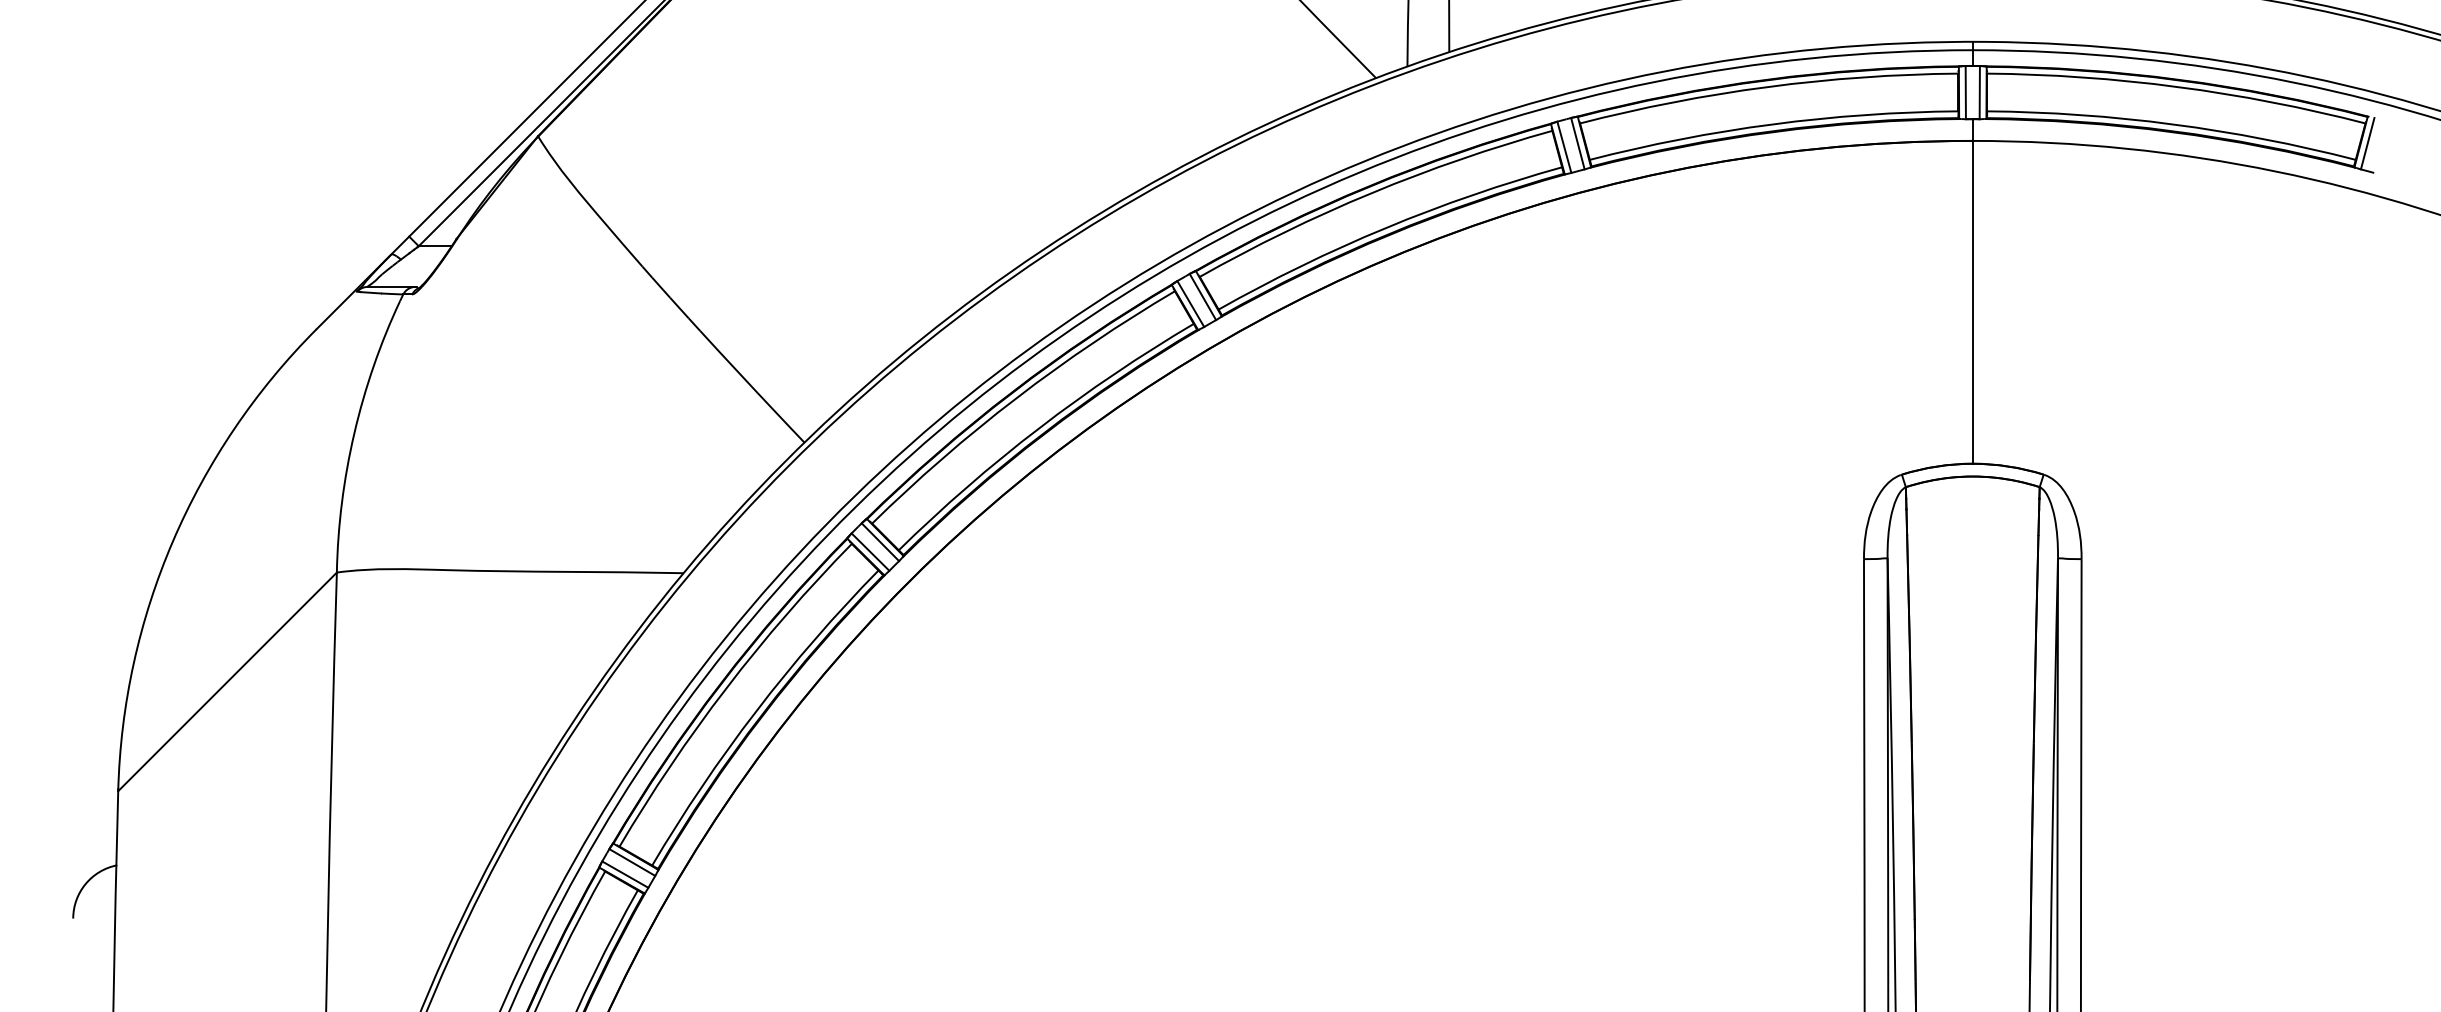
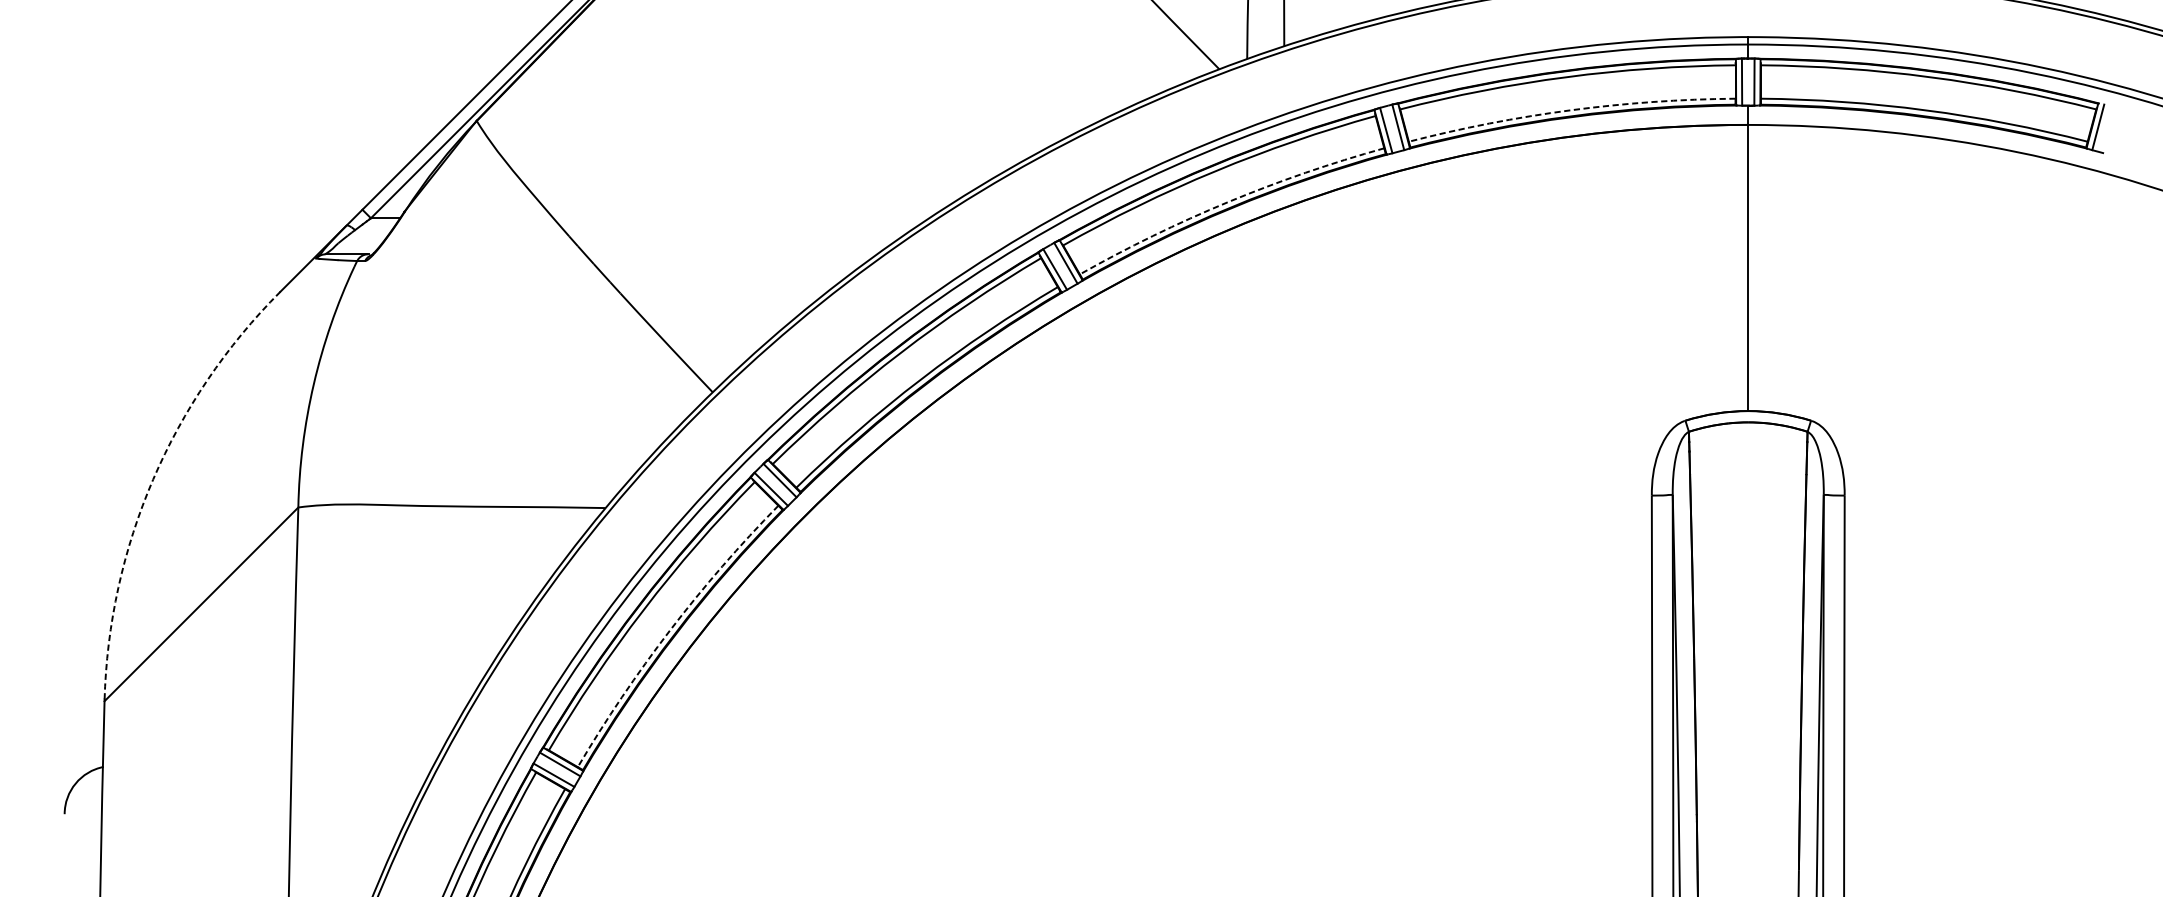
arc: (1772, 124) -> (1570, 110), solid -> dashed
arc: (1386, 227) -> (1228, 201), solid -> dashed
arc: (173, 541) -> (153, 479), solid -> dashed
arc: (756, 711) -> (670, 630), solid -> dashed

